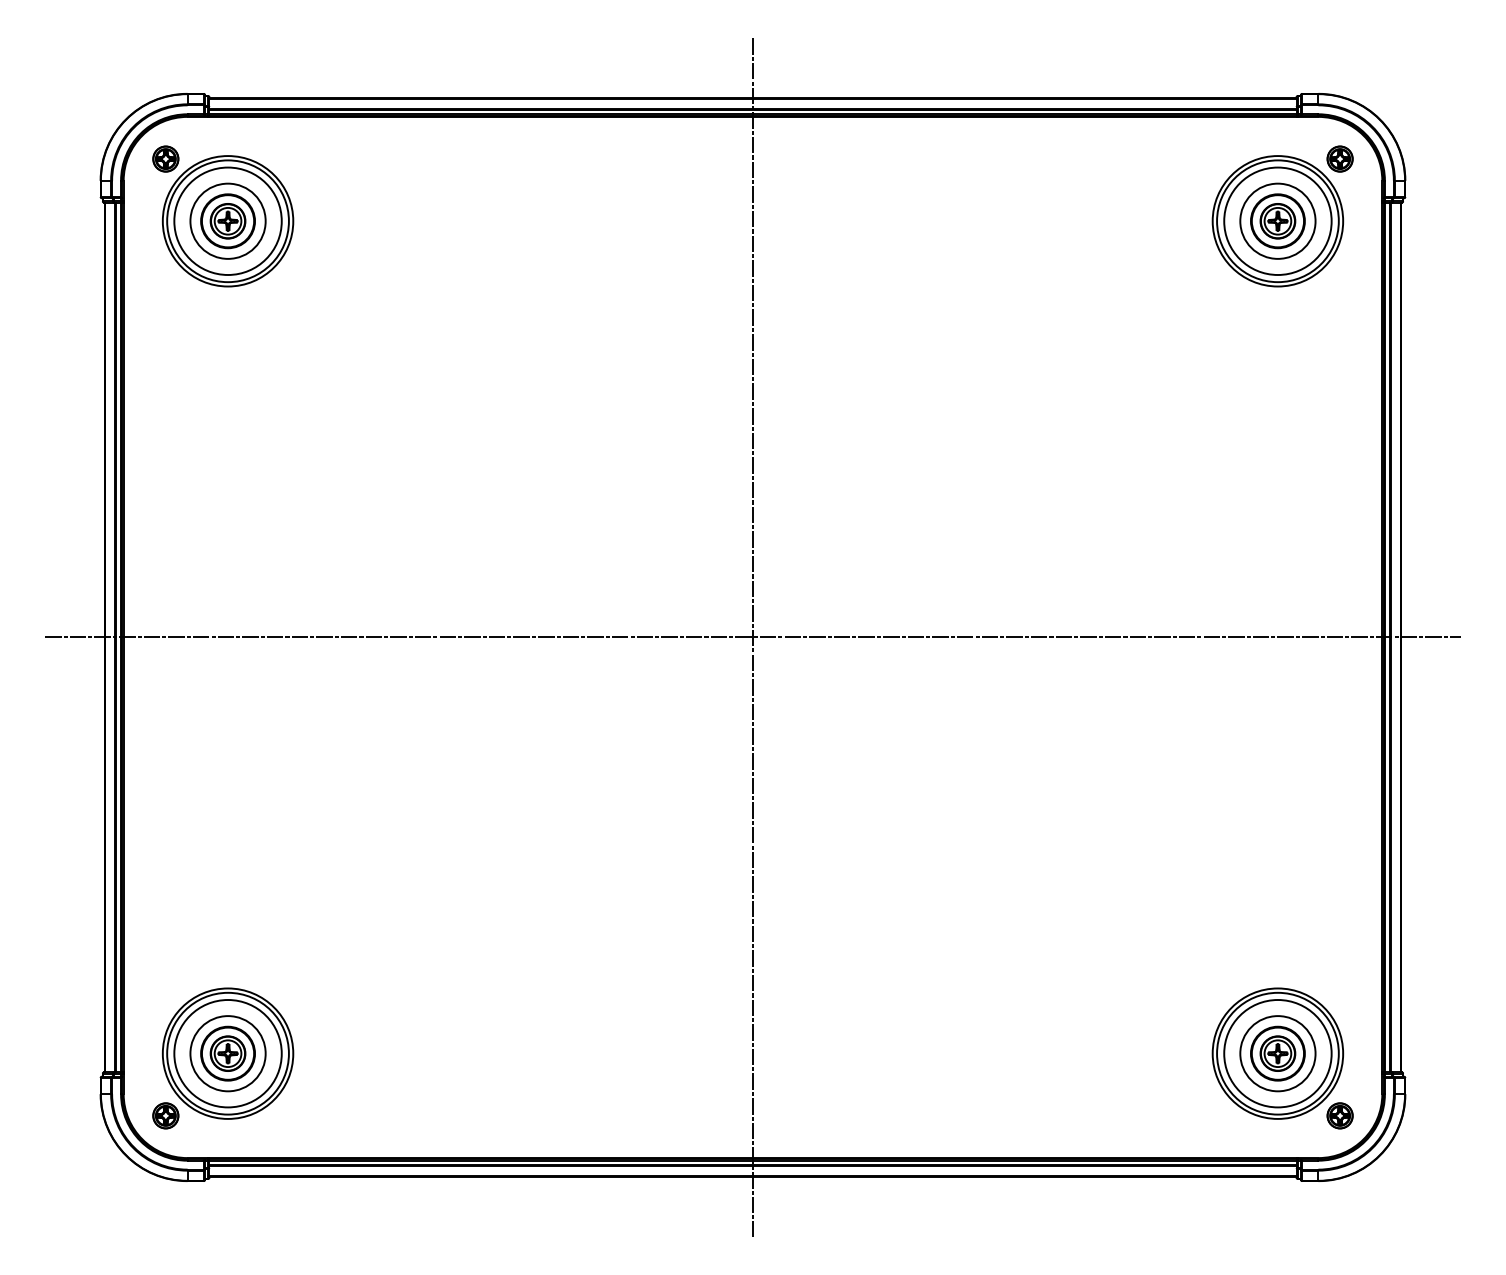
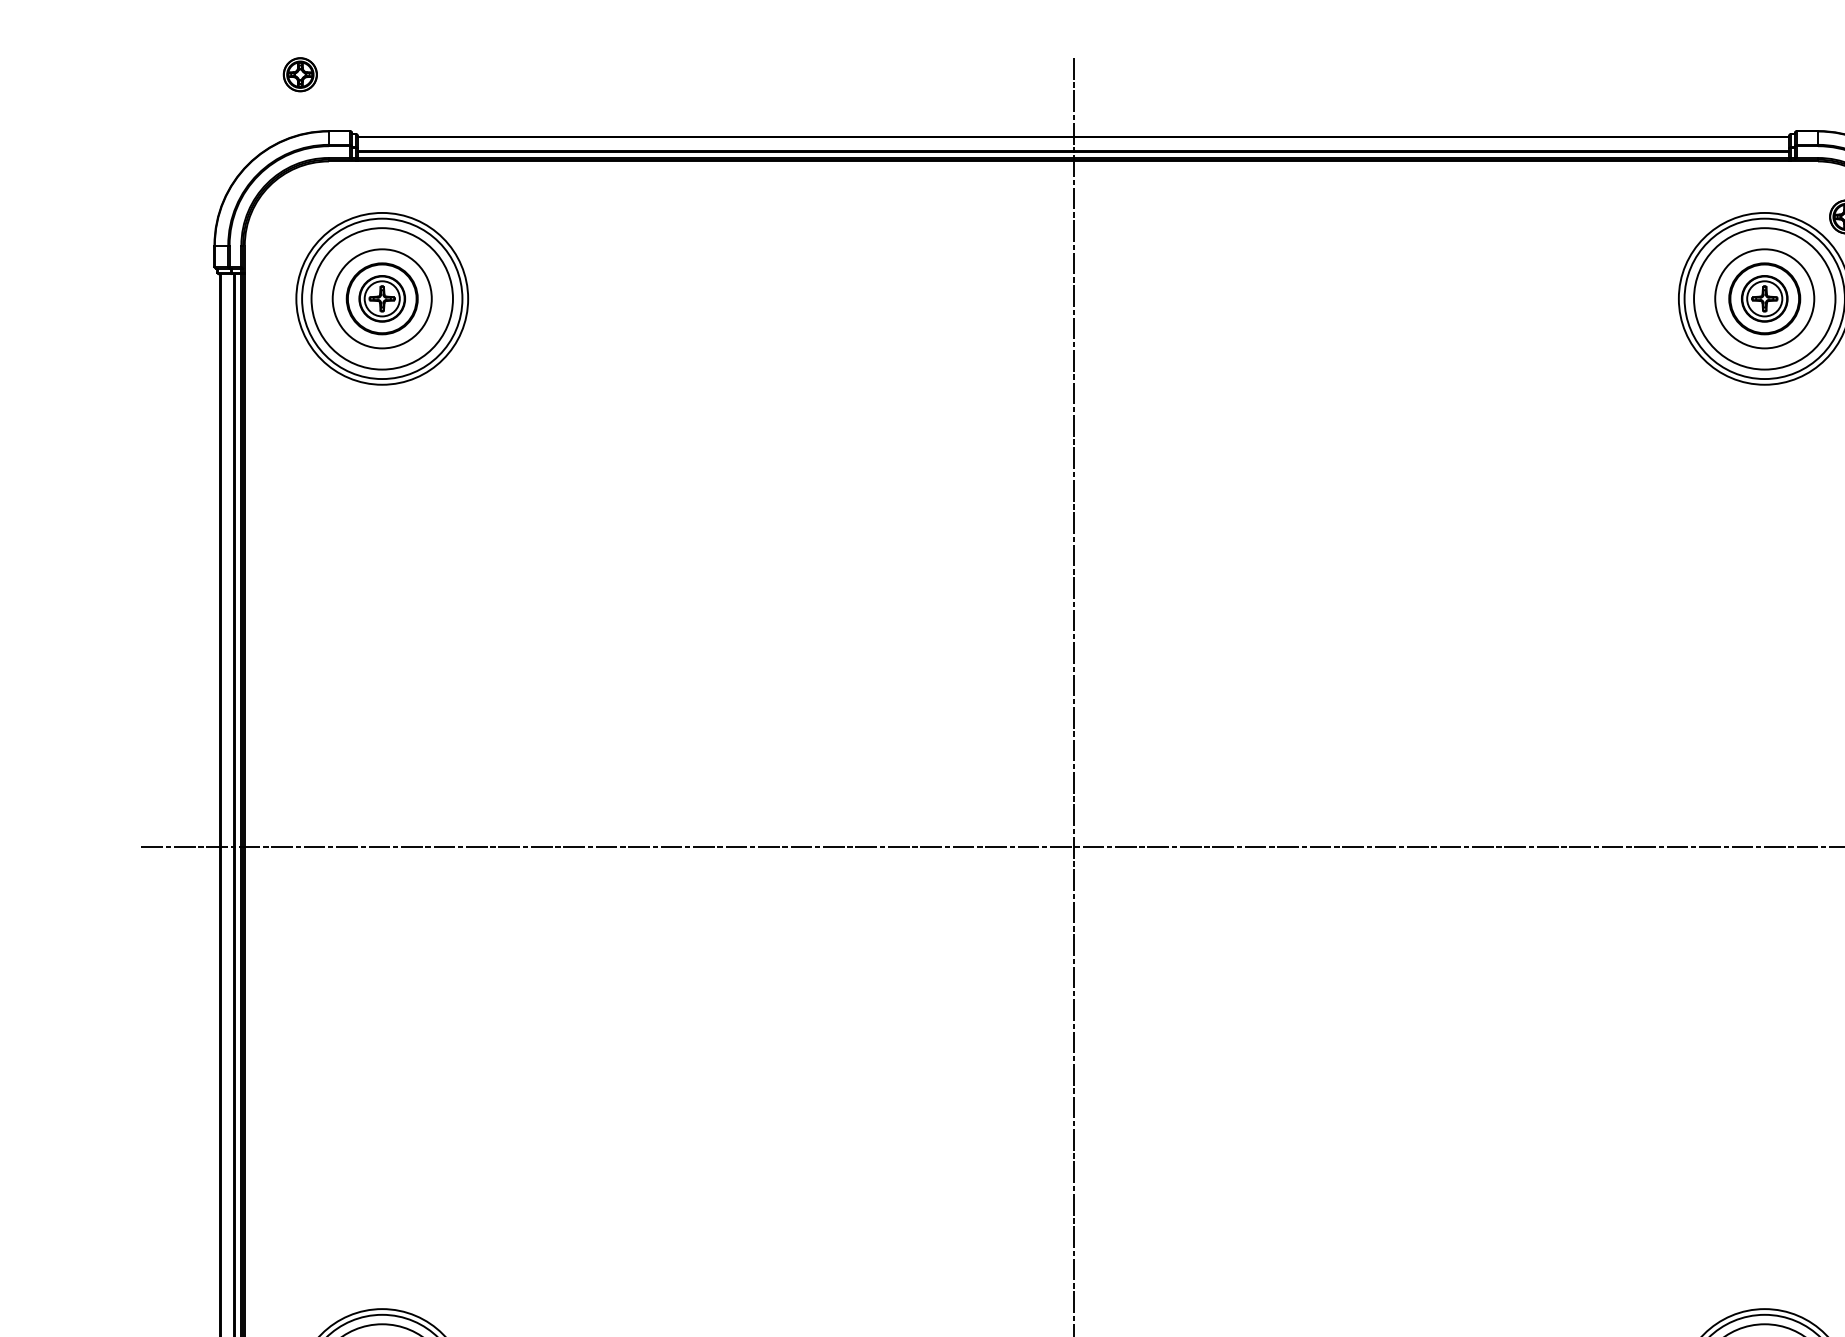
part: (165, 158) -> (299, 73), moved

